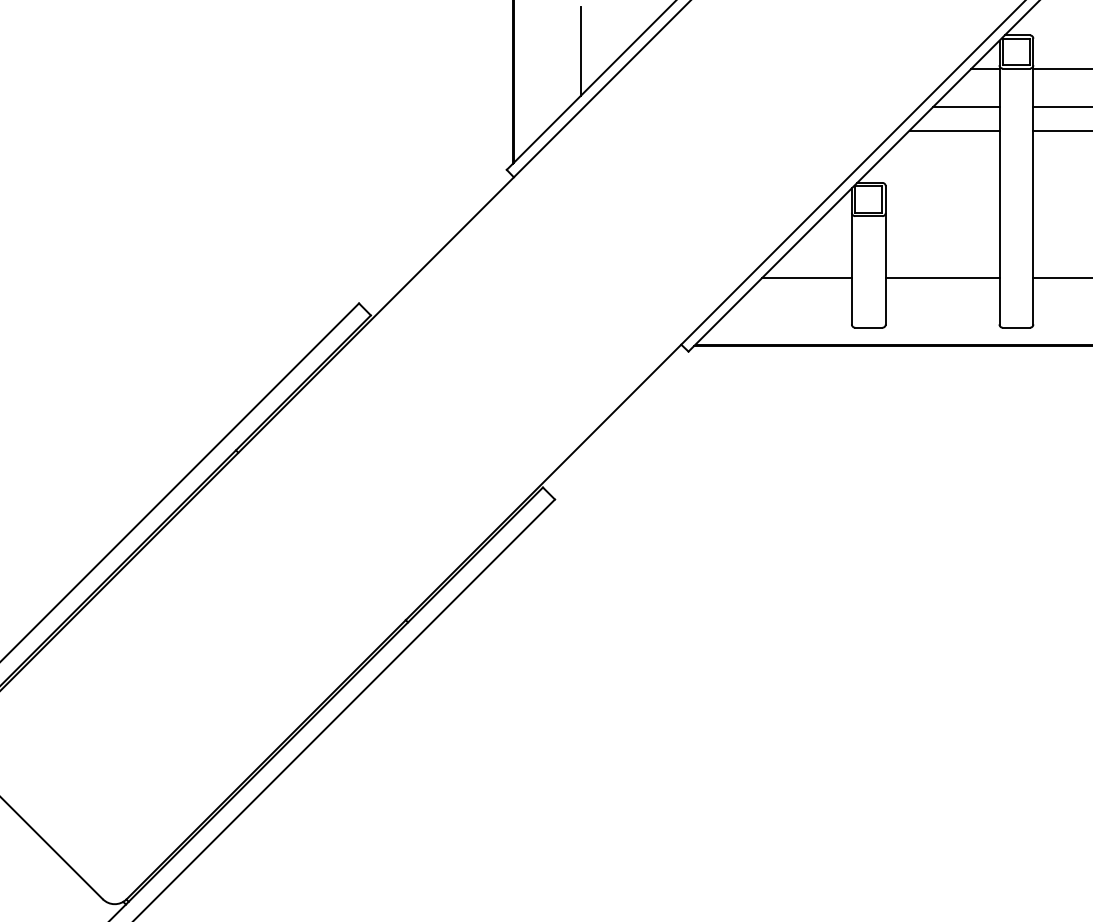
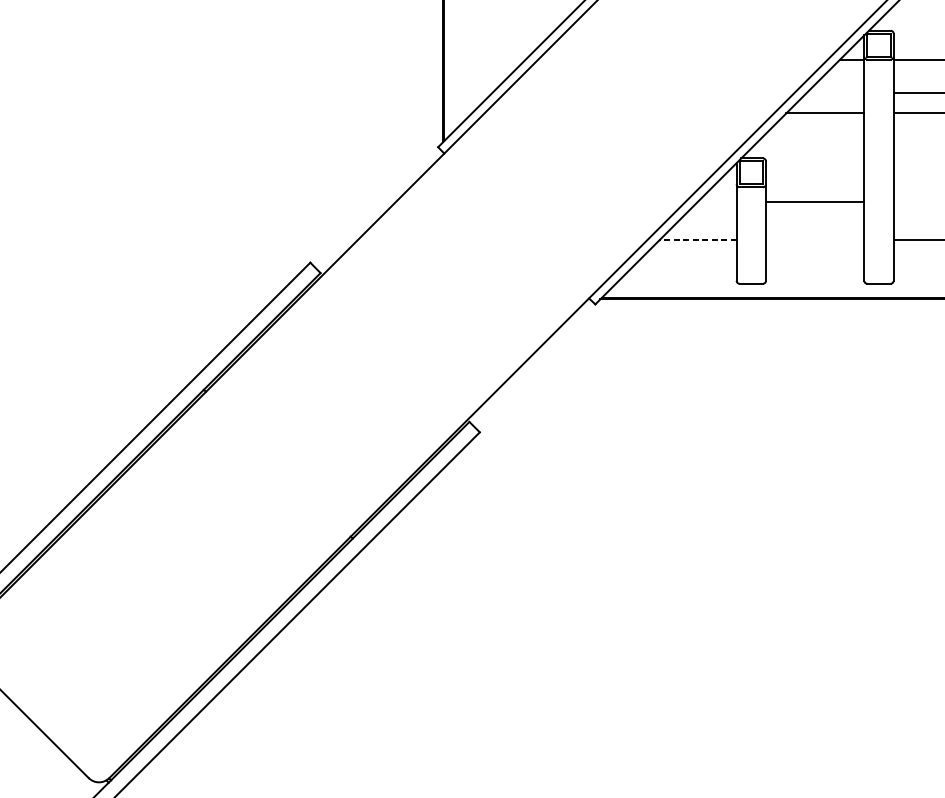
line: (580, 51) -> (501, 44), removed
line: (966, 107) -> (835, 93), removed
line: (807, 277) -> (698, 240), solid -> dashed
line: (942, 277) -> (815, 202), moved

